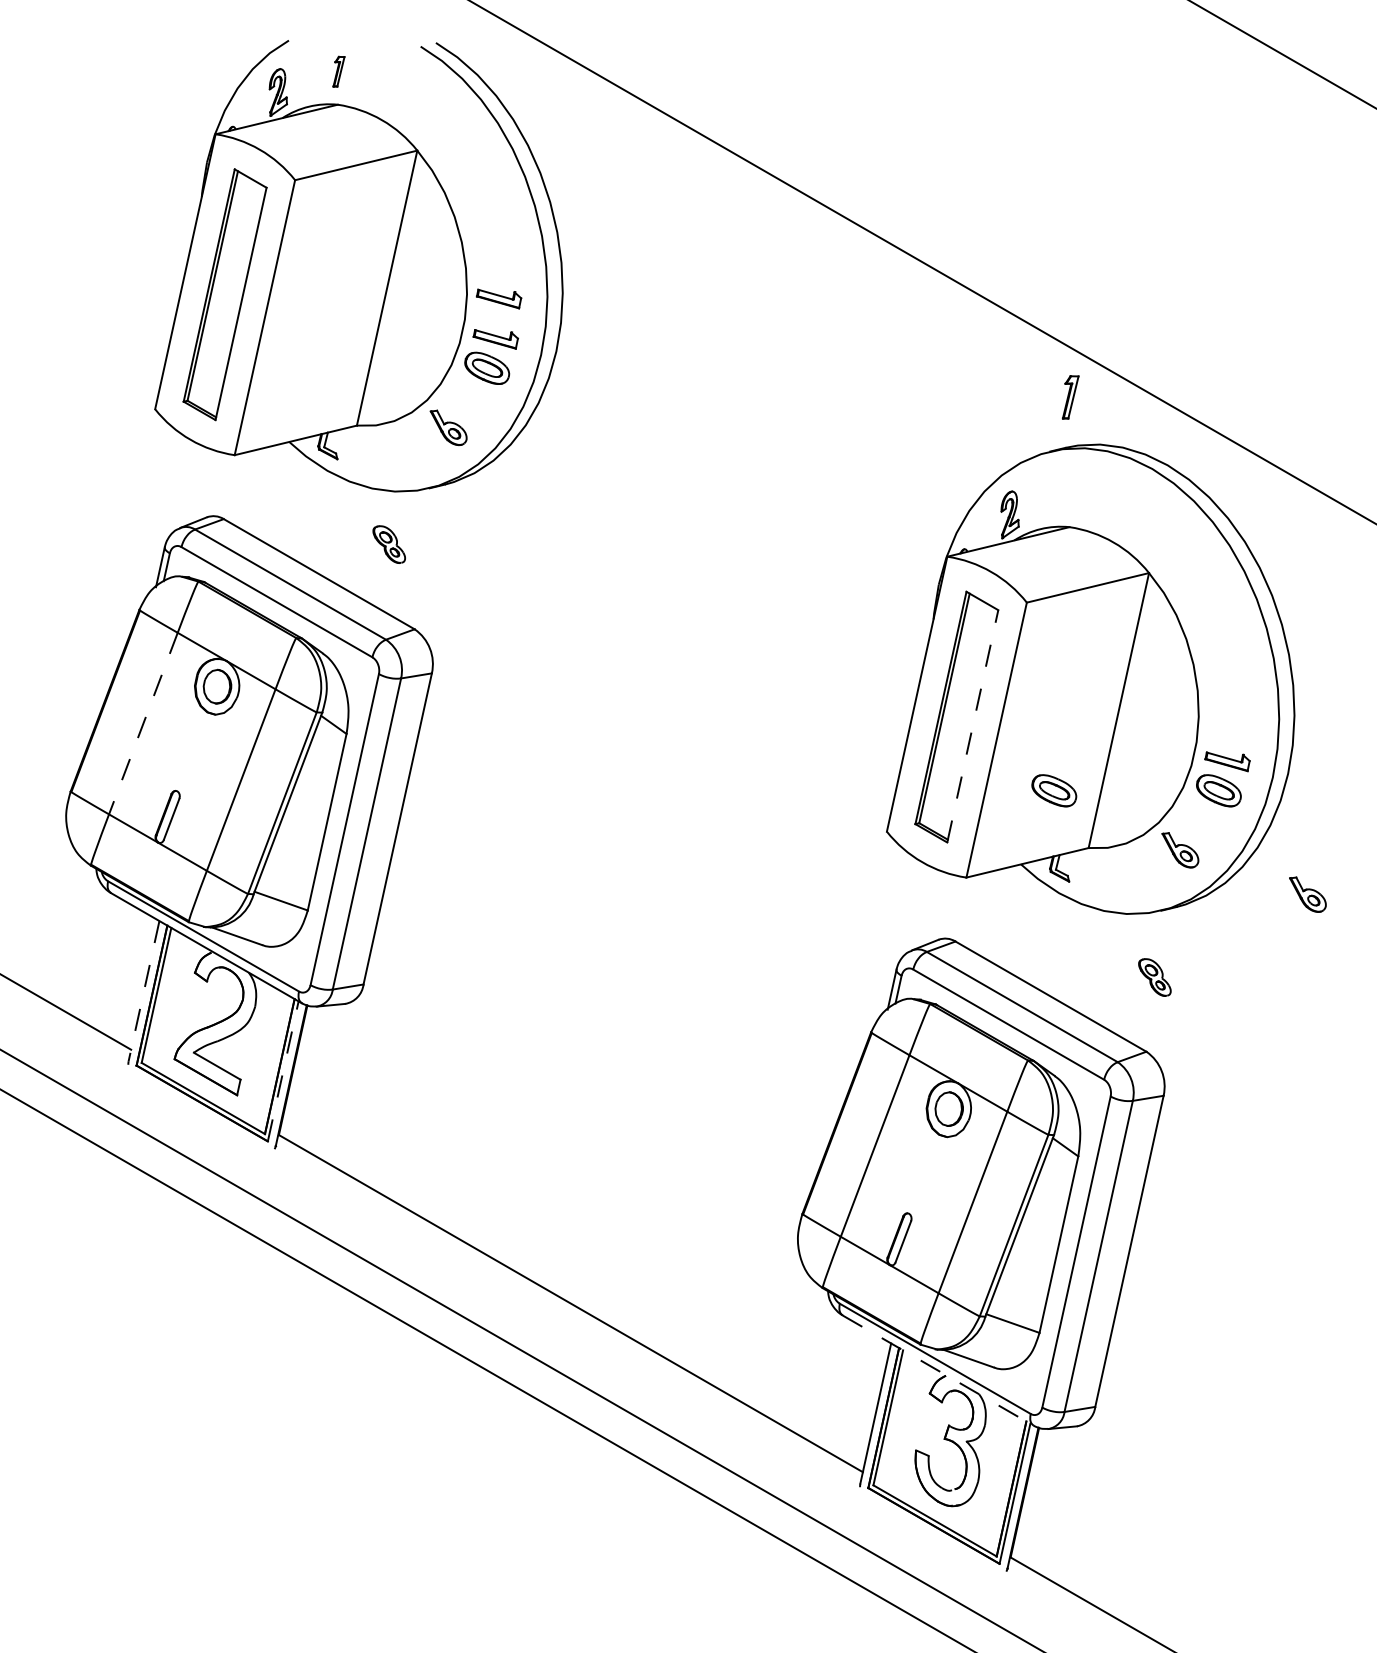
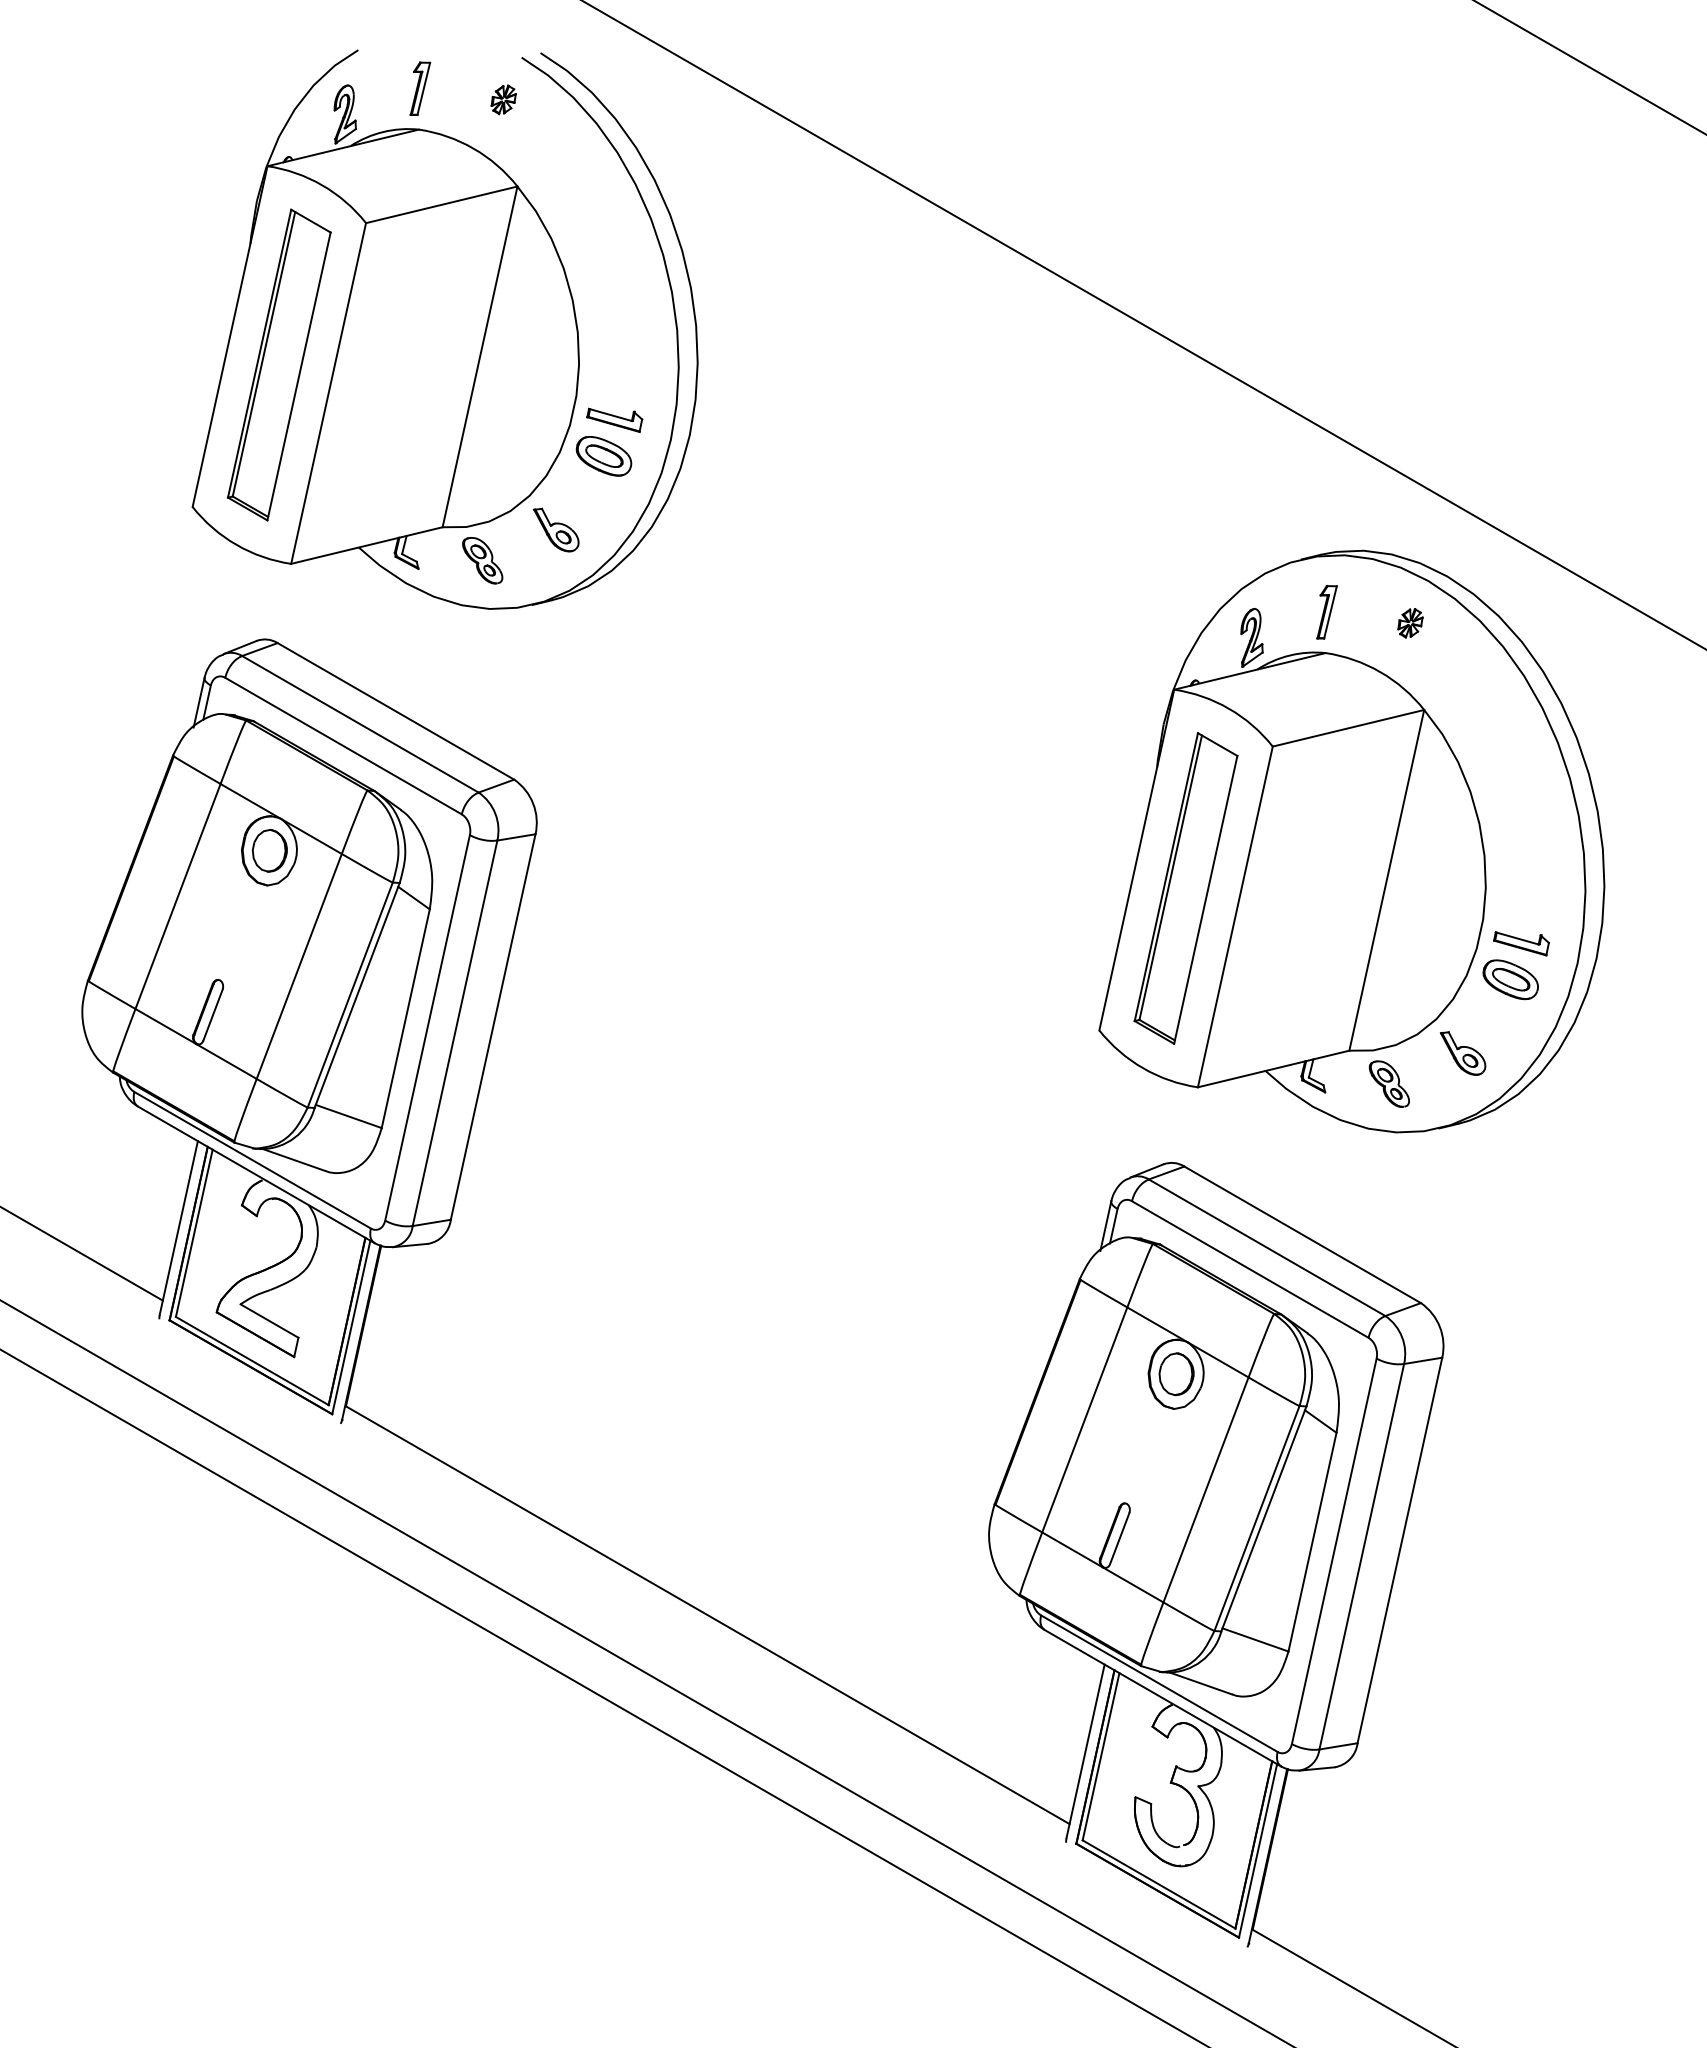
part: (339, 71) -> (420, 88), size x1.43
part: (406, 80) -> (503, 99), added
part: (498, 298) -> (618, 369), removed
part: (1070, 397) -> (1326, 612), moved
part: (1137, 503) -> (1410, 623), added
part: (389, 544) -> (482, 560), moved
line: (142, 723) -> (177, 896), dashed -> solid
line: (972, 726) -> (1205, 899), dashed -> solid
part: (1054, 790) -> (1306, 979), removed
part: (1307, 894) -> (1620, 1108), removed
part: (1154, 977) -> (1388, 1083), moved
line: (143, 991) -> (178, 1228), dashed -> solid
line: (283, 1071) -> (351, 1327), dashed -> solid
line: (938, 1370) -> (1163, 1698), dashed -> solid

